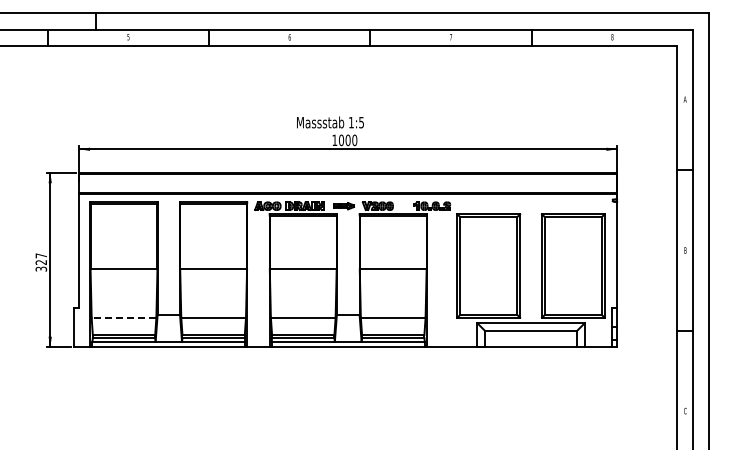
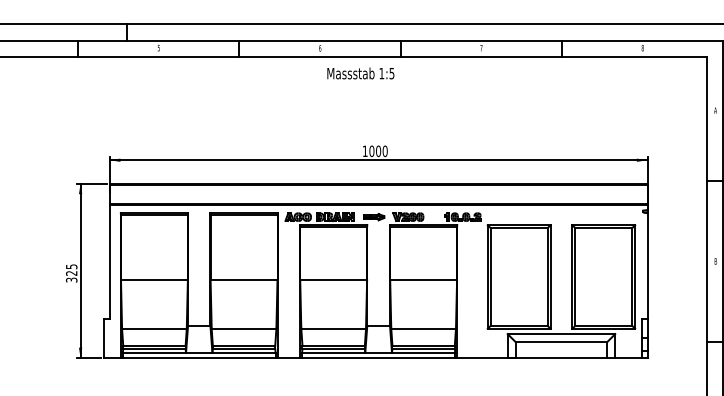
text: (330, 122) -> (360, 73), moved
text: (41, 255) -> (71, 266), 327 -> 325
line: (123, 317) -> (153, 328), dashed -> solid

